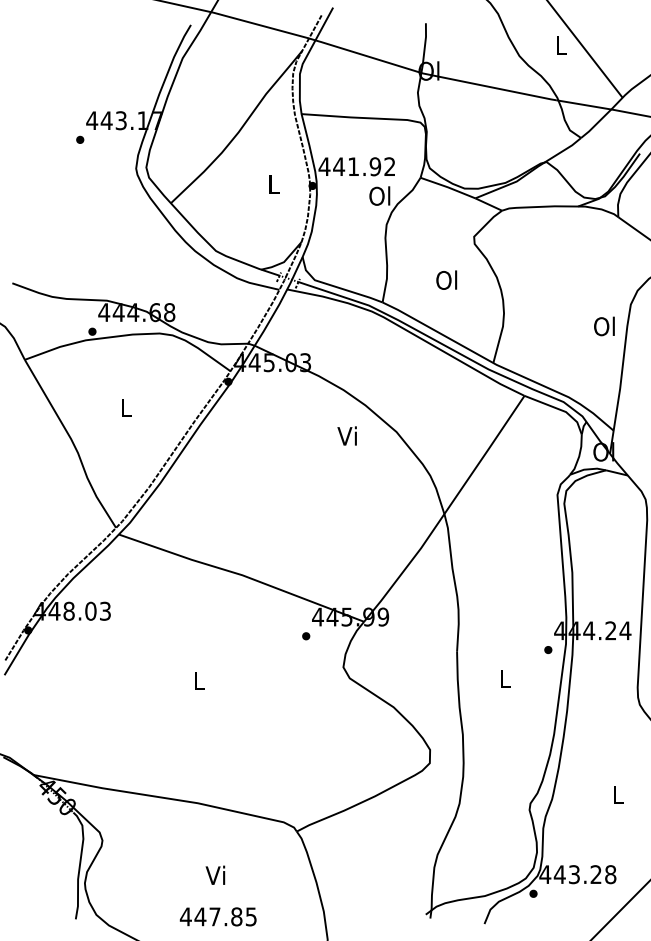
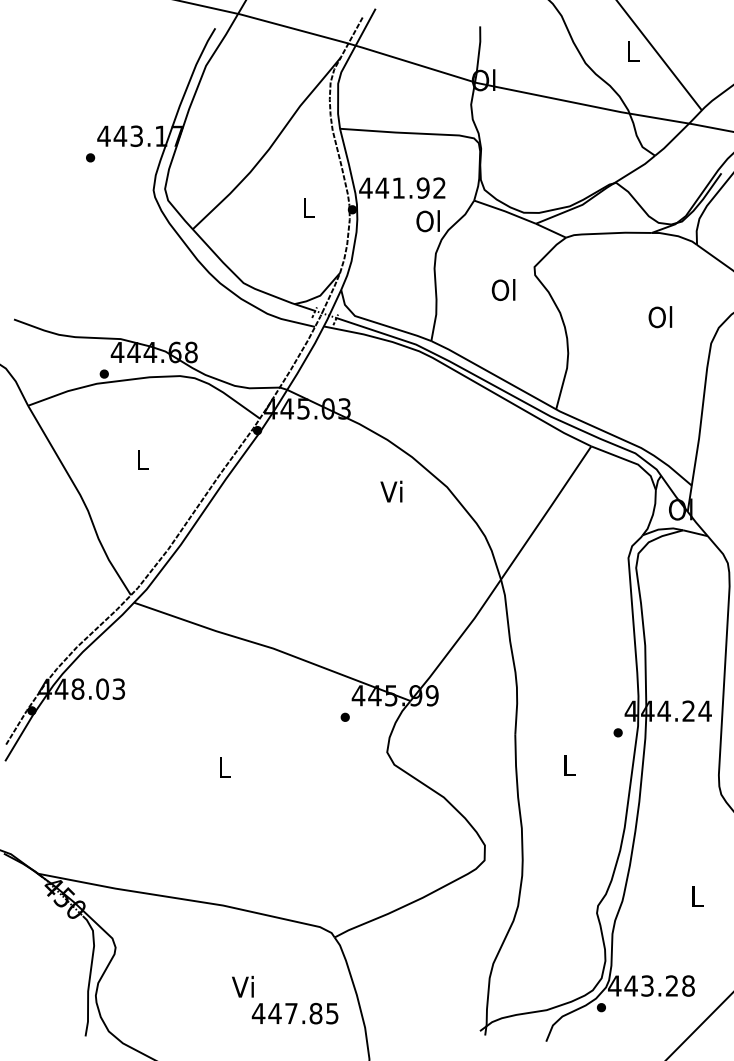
text: (446, 279) -> (503, 289), moved
text: (604, 326) -> (660, 317), moved
text: (217, 916) -> (294, 1013), moved

